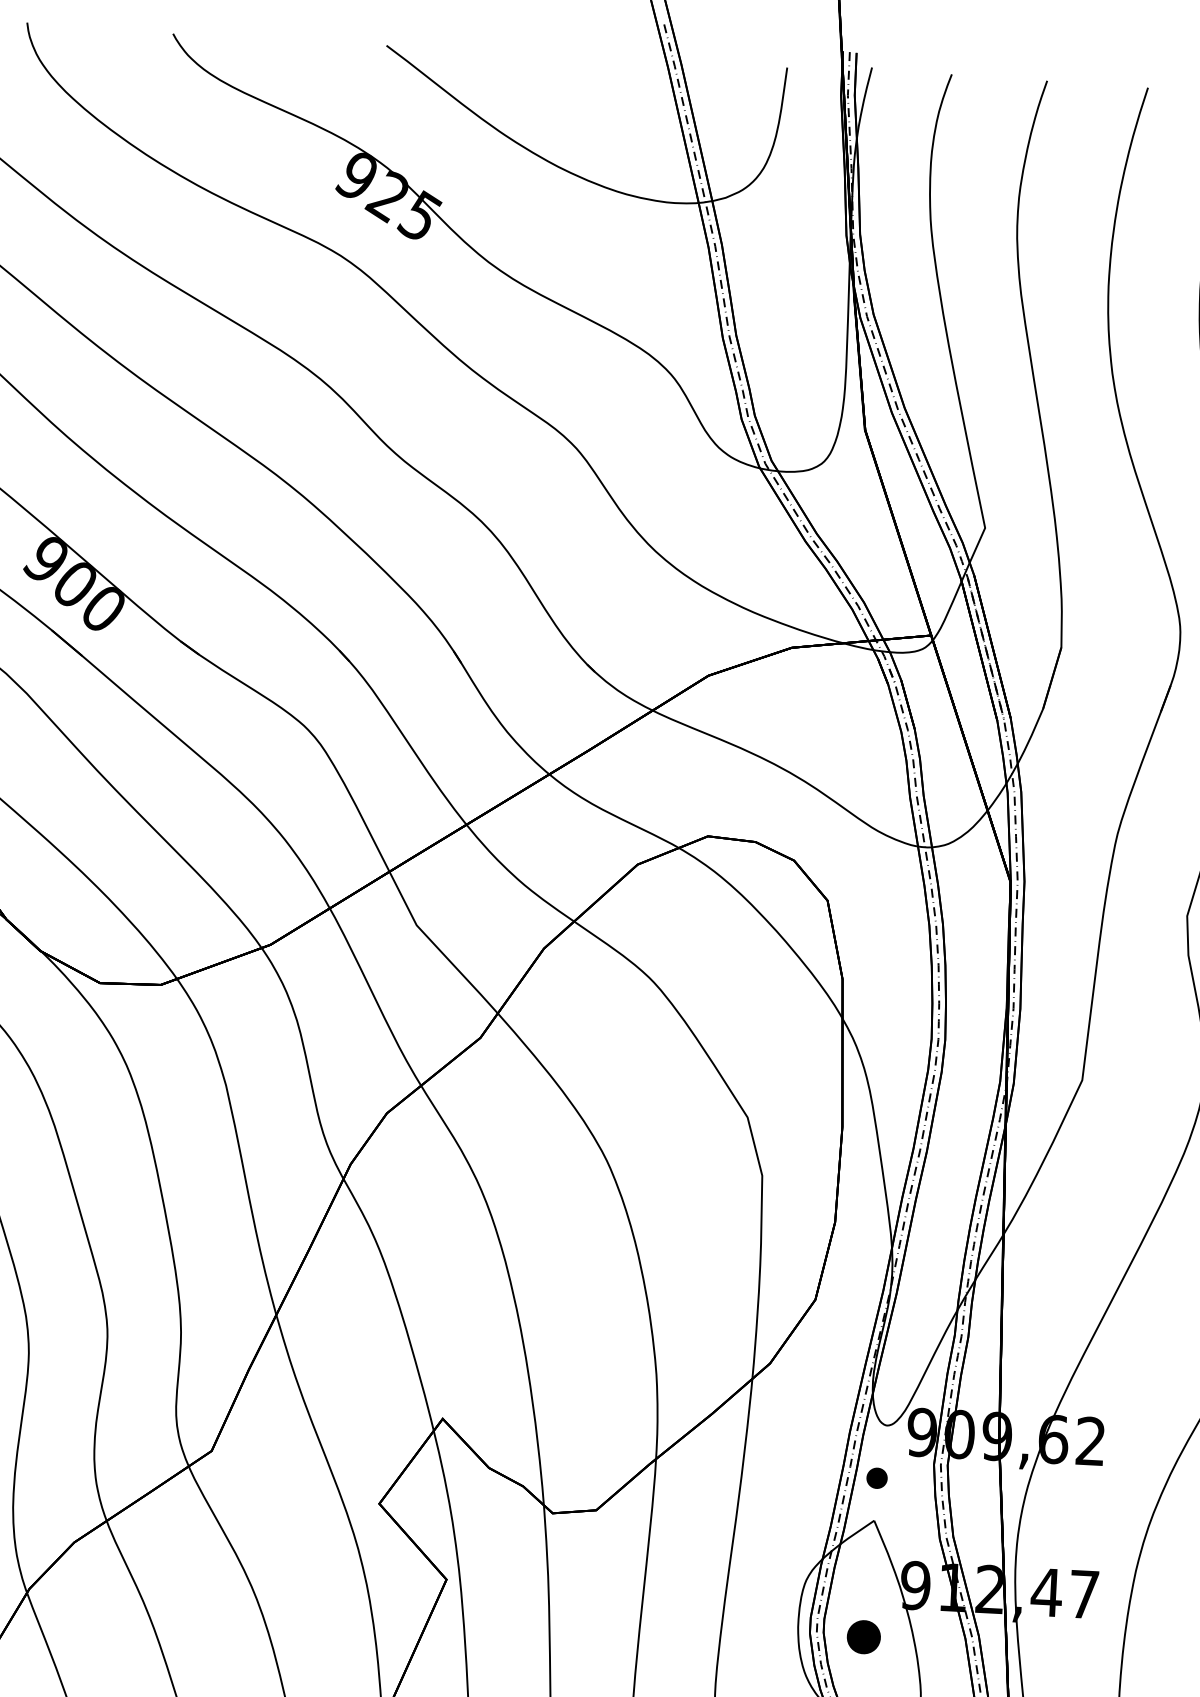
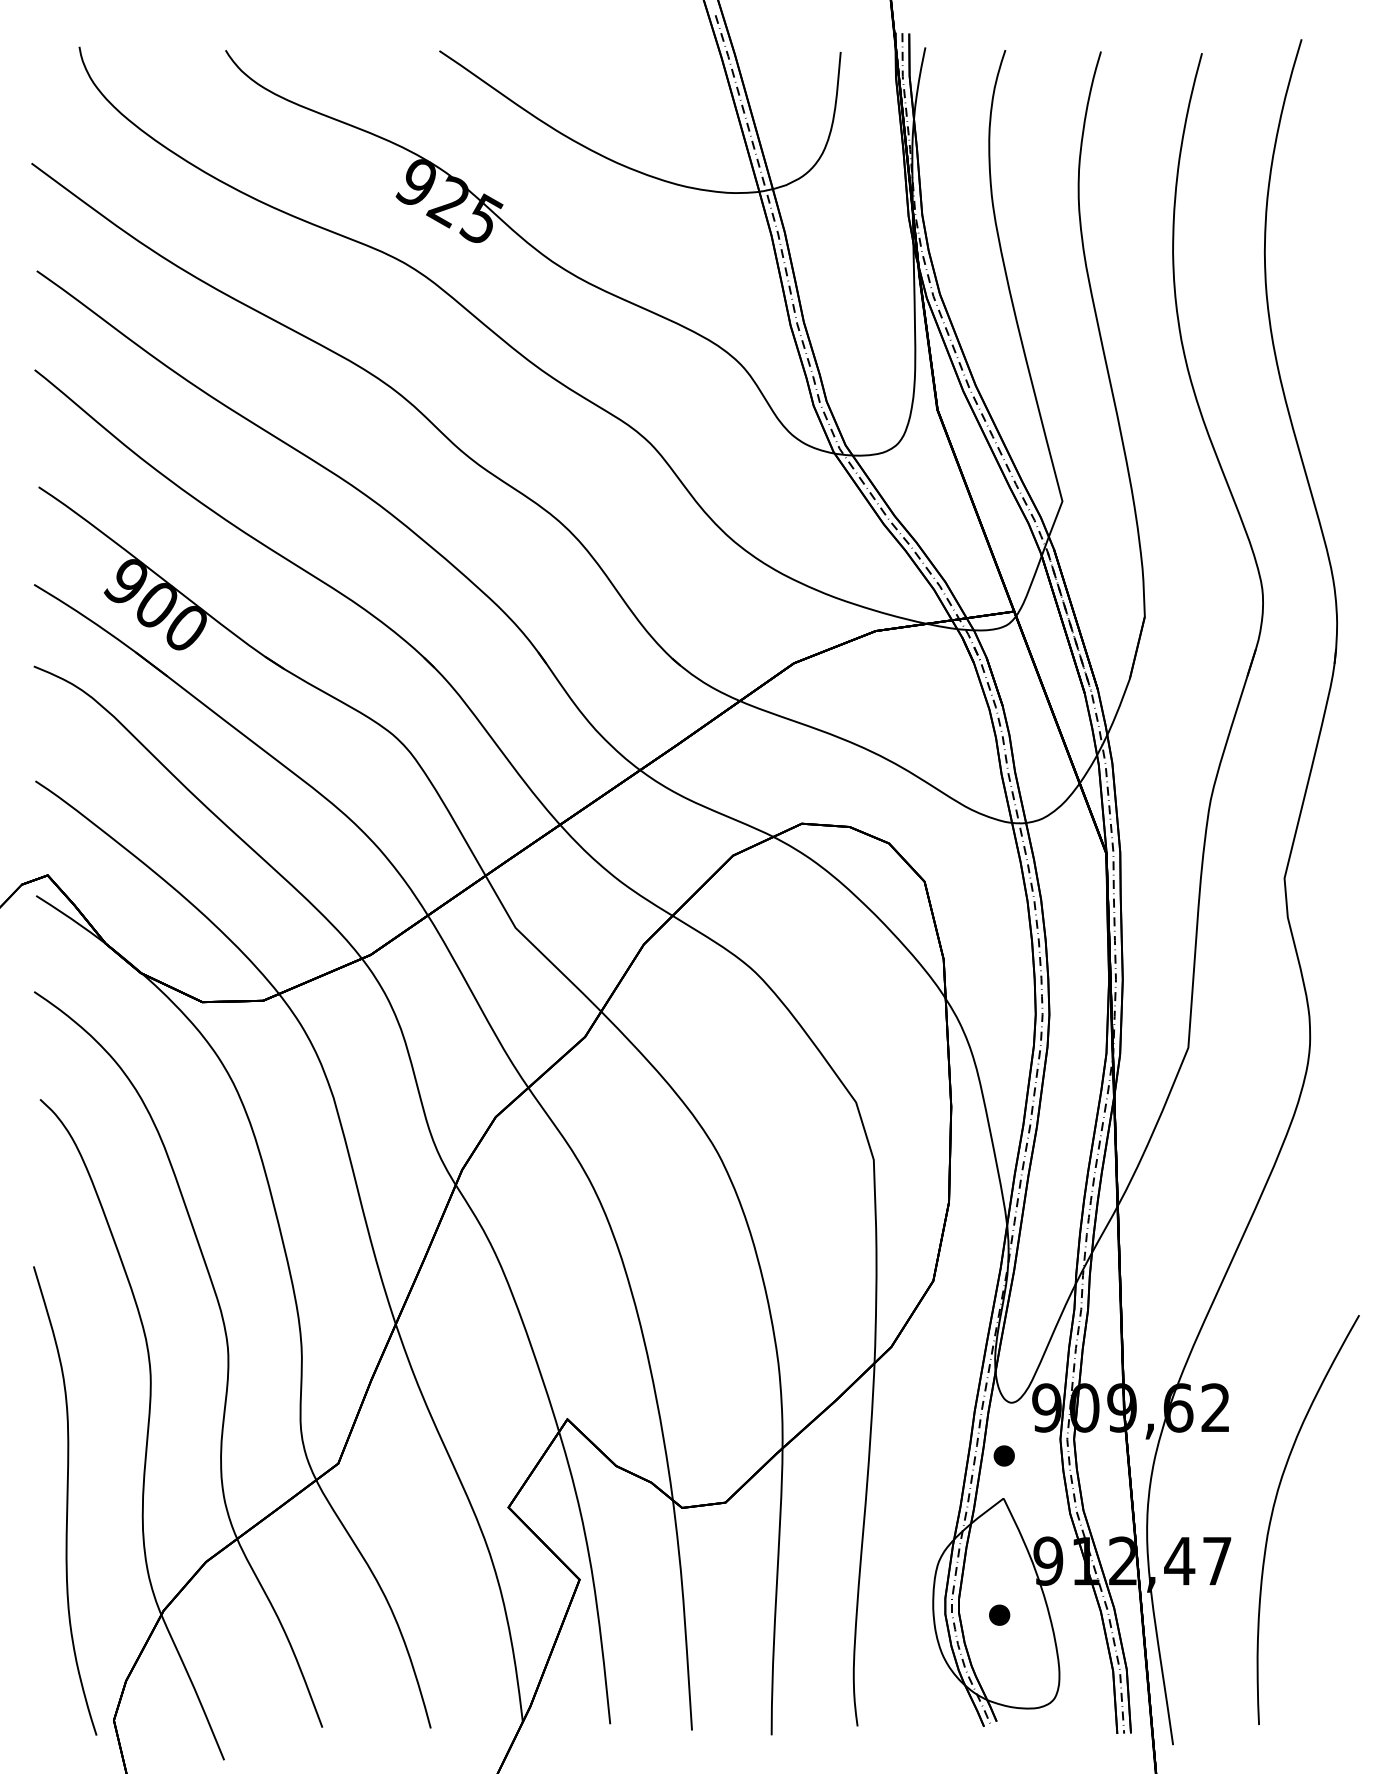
part: (864, 1636) -> (999, 1614), size x0.62

